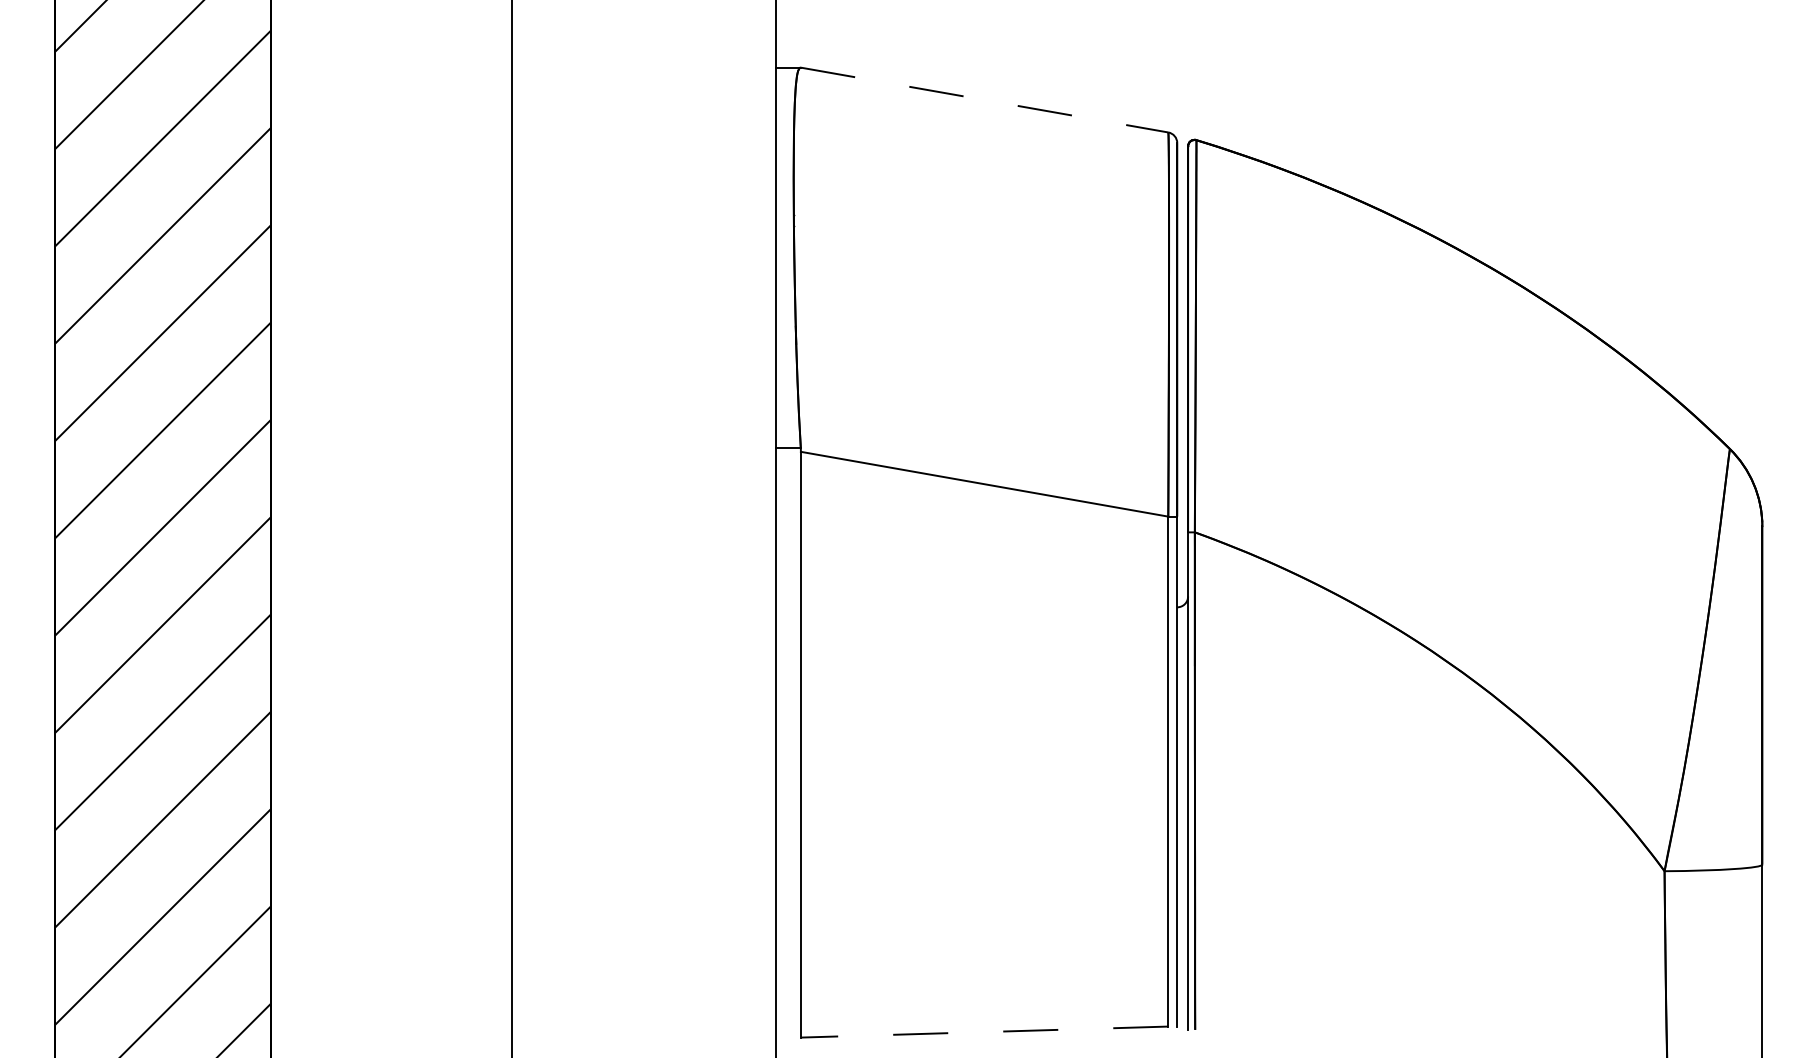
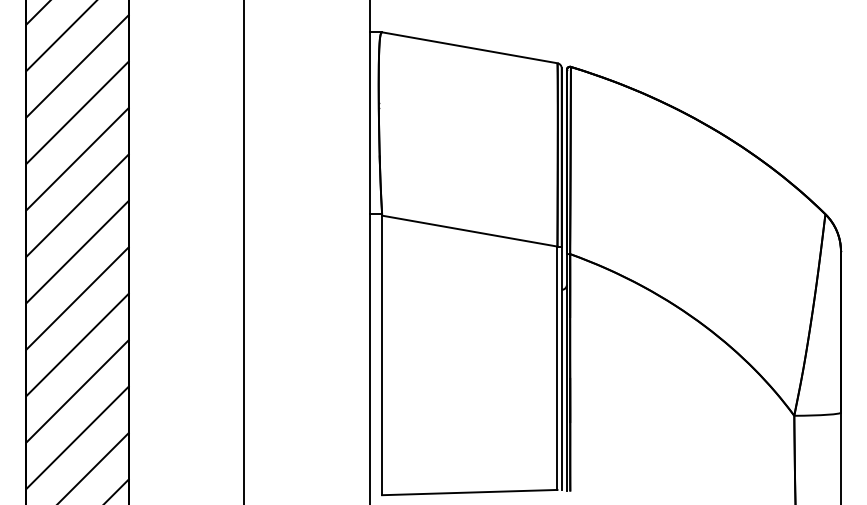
line: (986, 99) -> (470, 47), dashed -> solid
line: (983, 1031) -> (469, 492), dashed -> solid

